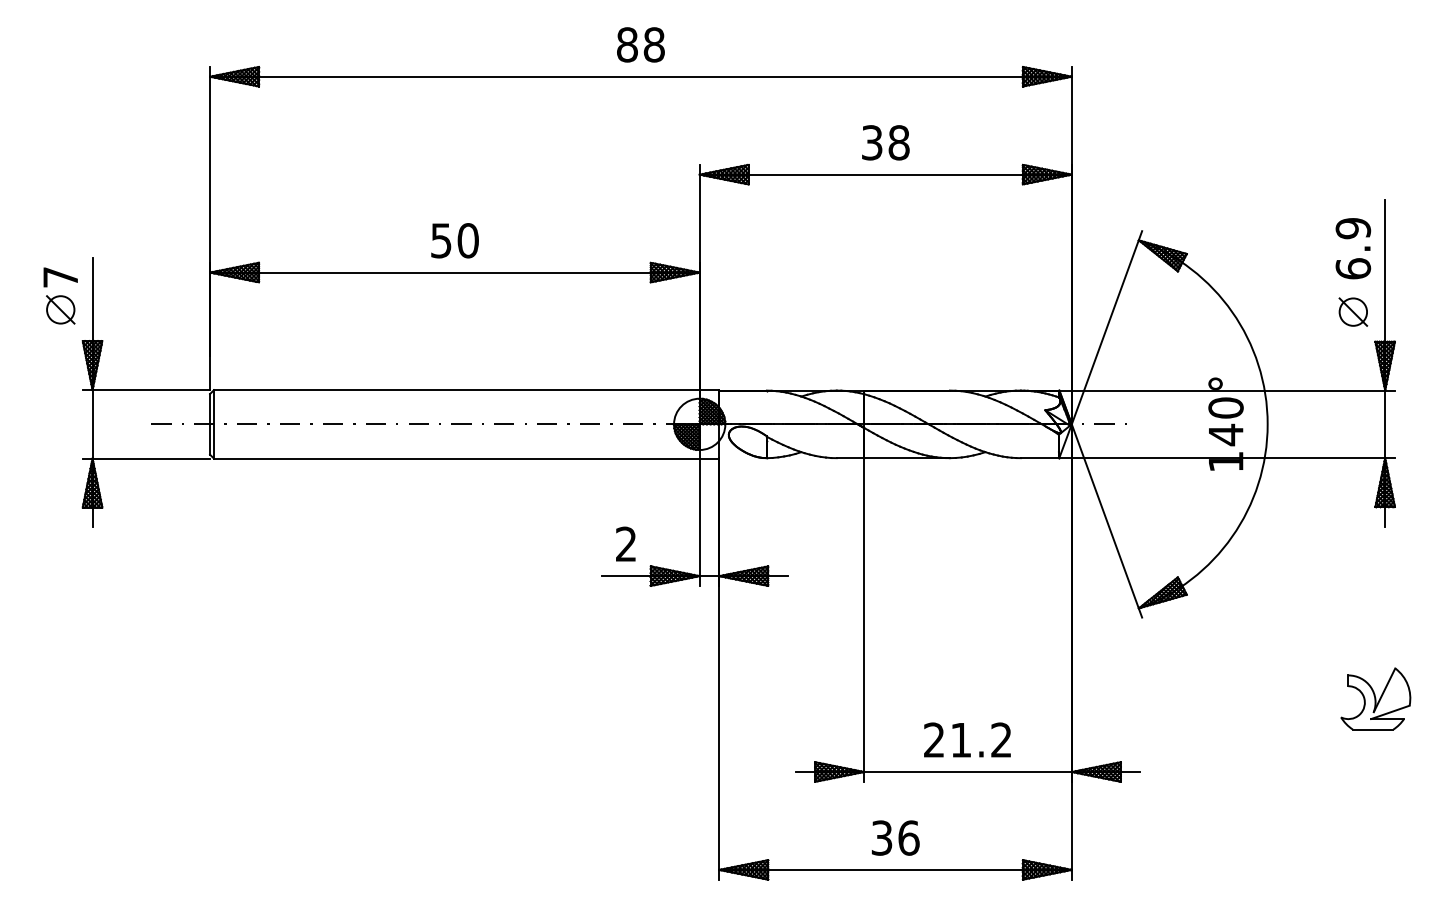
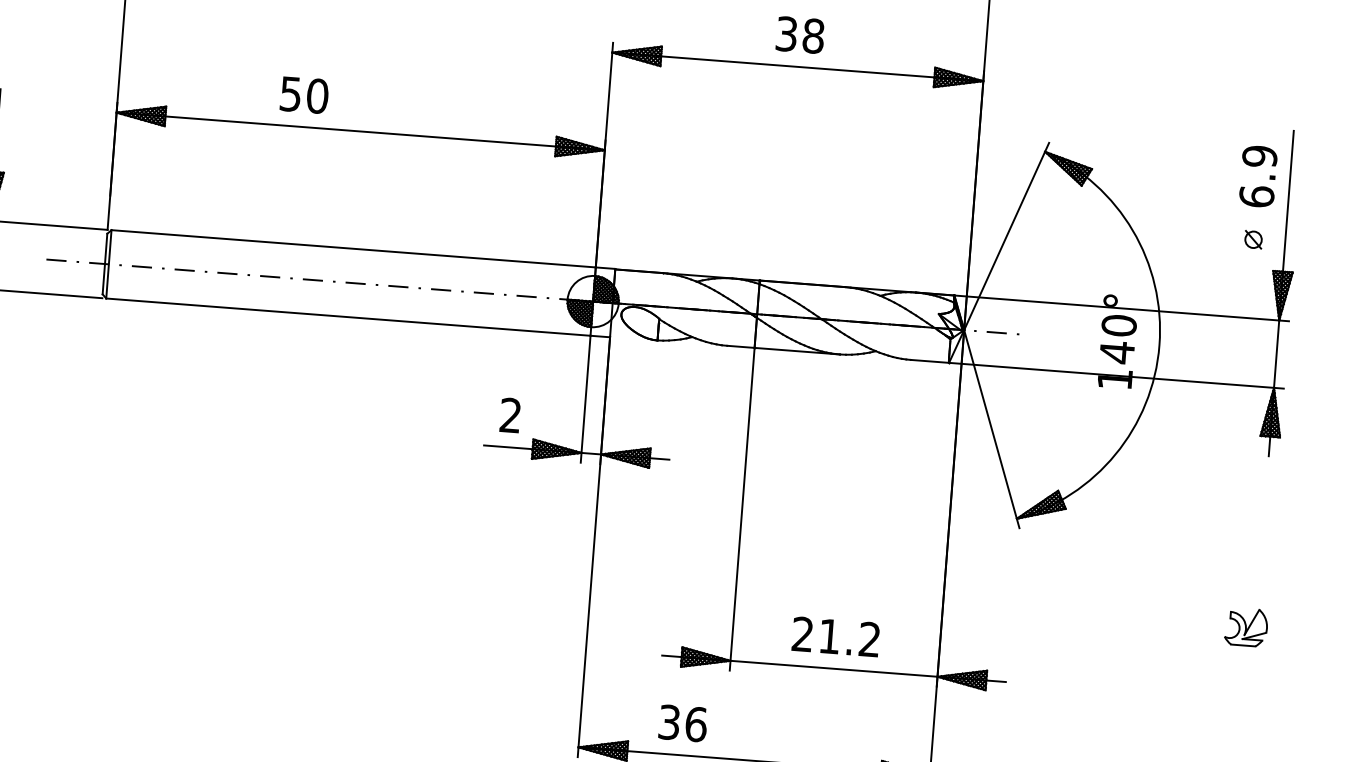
text: (454, 240) -> (303, 94), moved
part: (1353, 311) -> (1253, 239), size x0.6
part: (1375, 698) -> (1245, 626), size x0.6
text: (895, 837) -> (682, 722), moved

